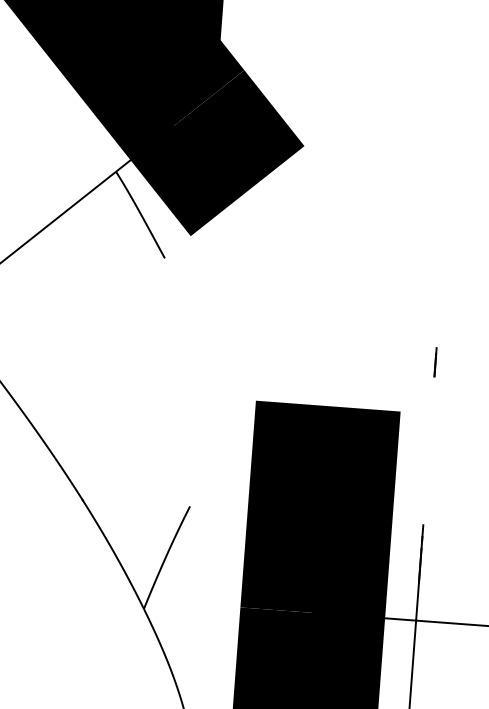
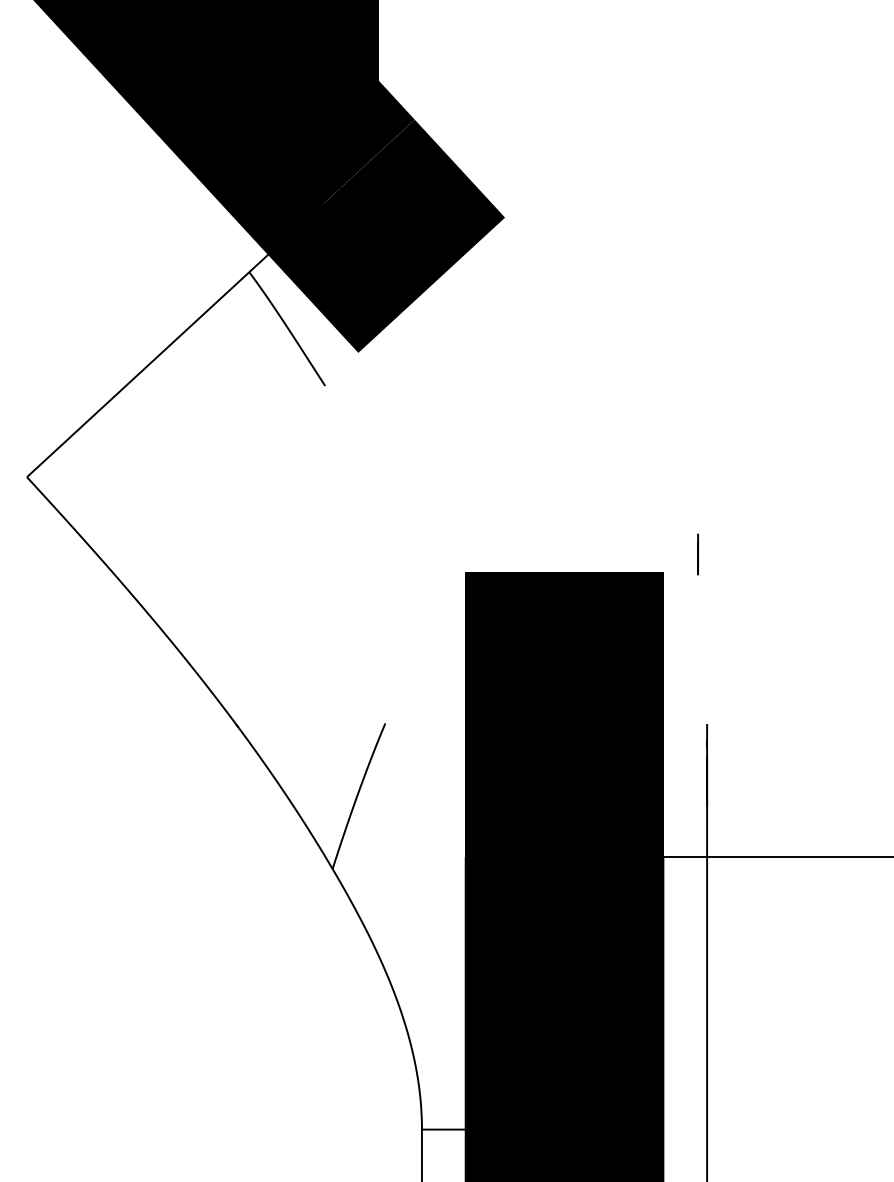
line: (435, 362) -> (697, 554), moved

